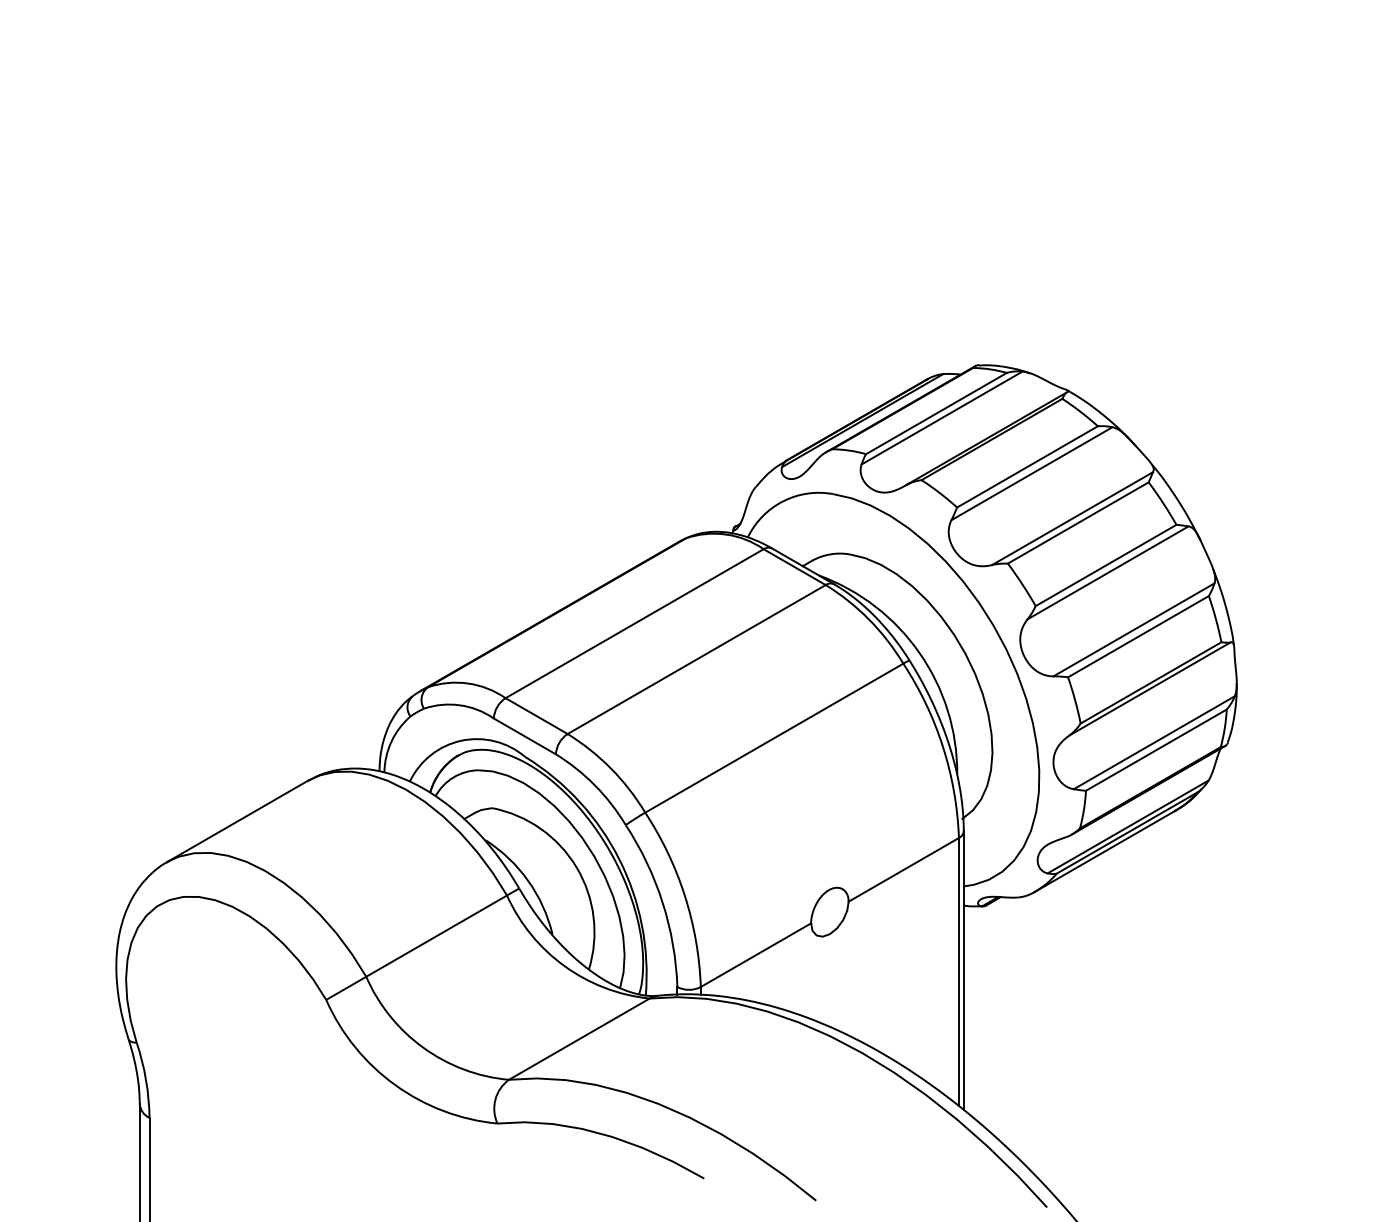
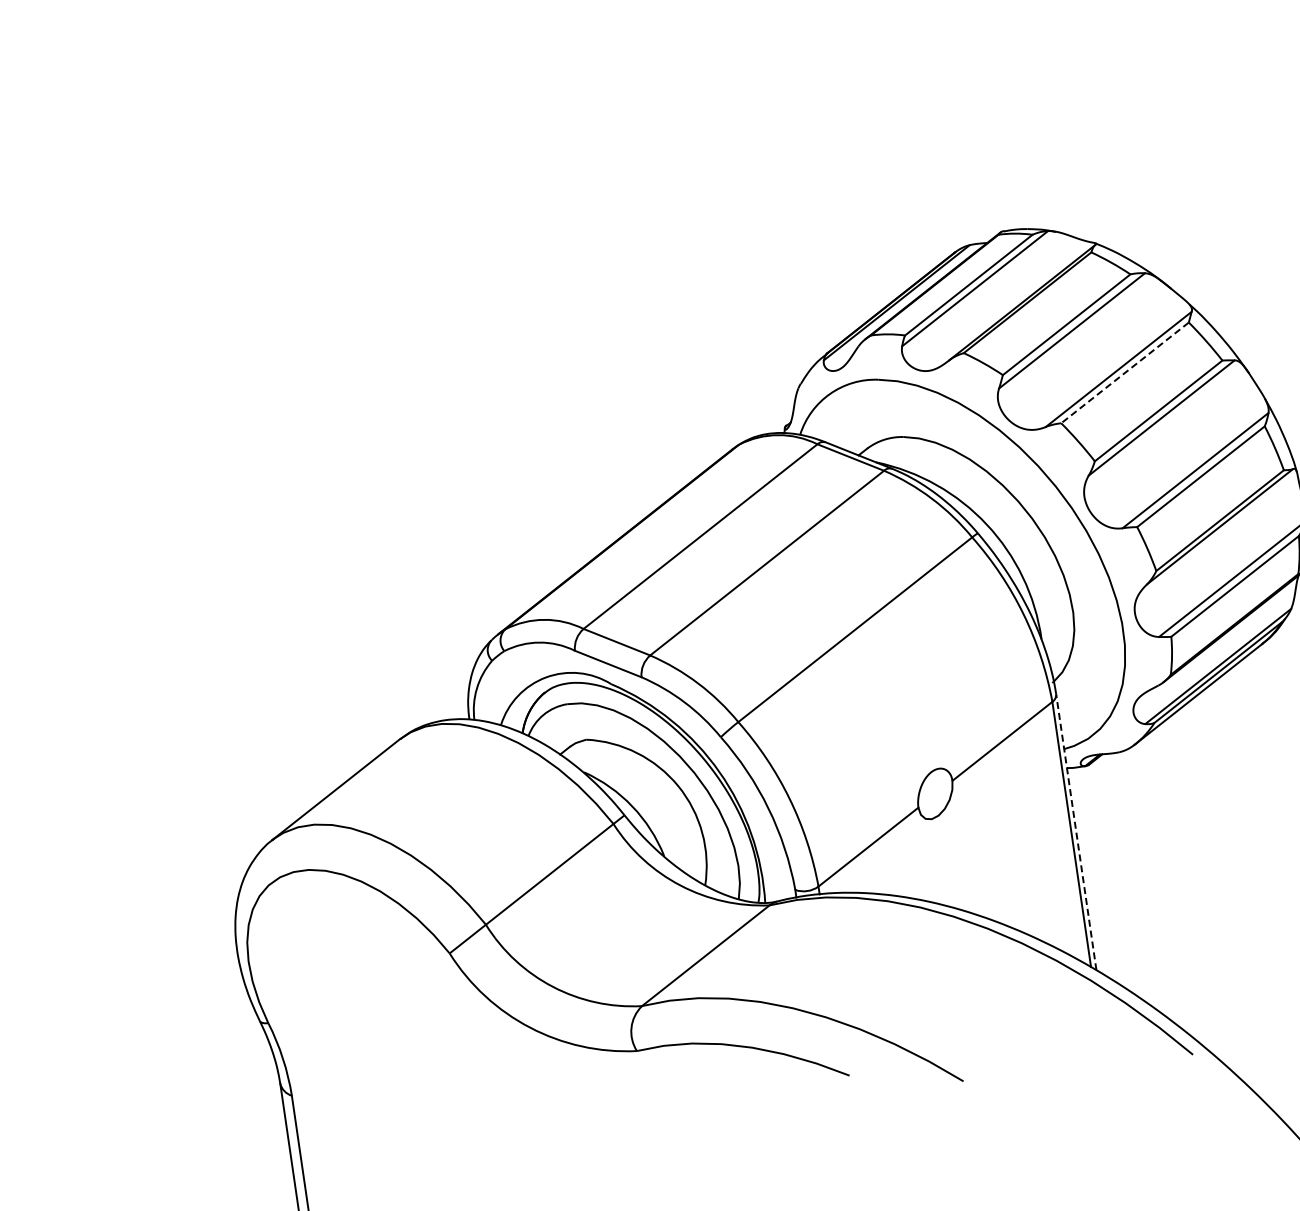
line: (1077, 523) -> (1124, 373), solid -> dashed
line: (963, 970) -> (1076, 832), solid -> dashed

